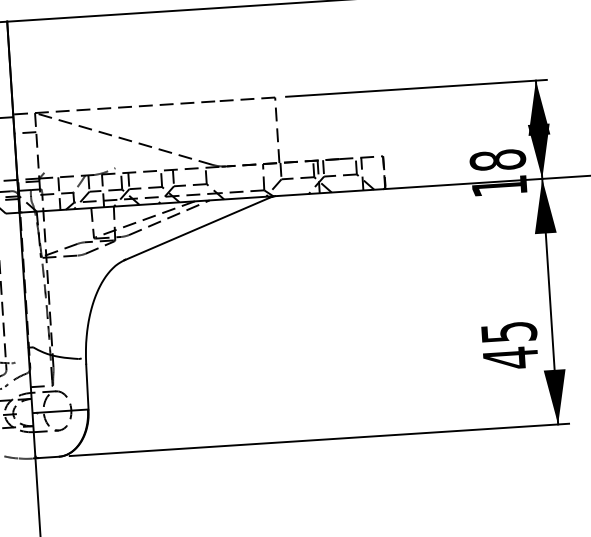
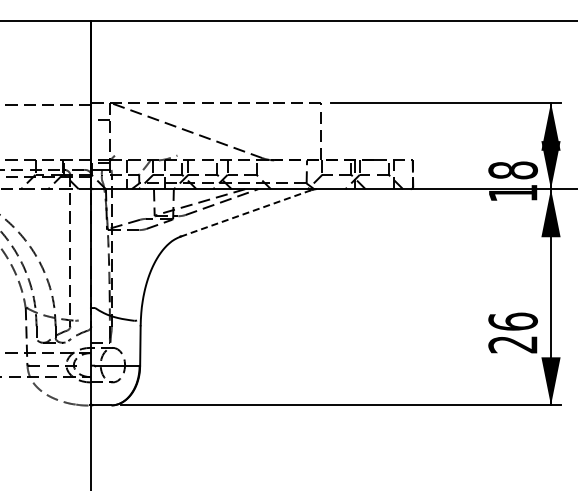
line: (198, 228) -> (246, 213), solid -> dashed
text: (509, 345) -> (512, 333), 45 -> 26

